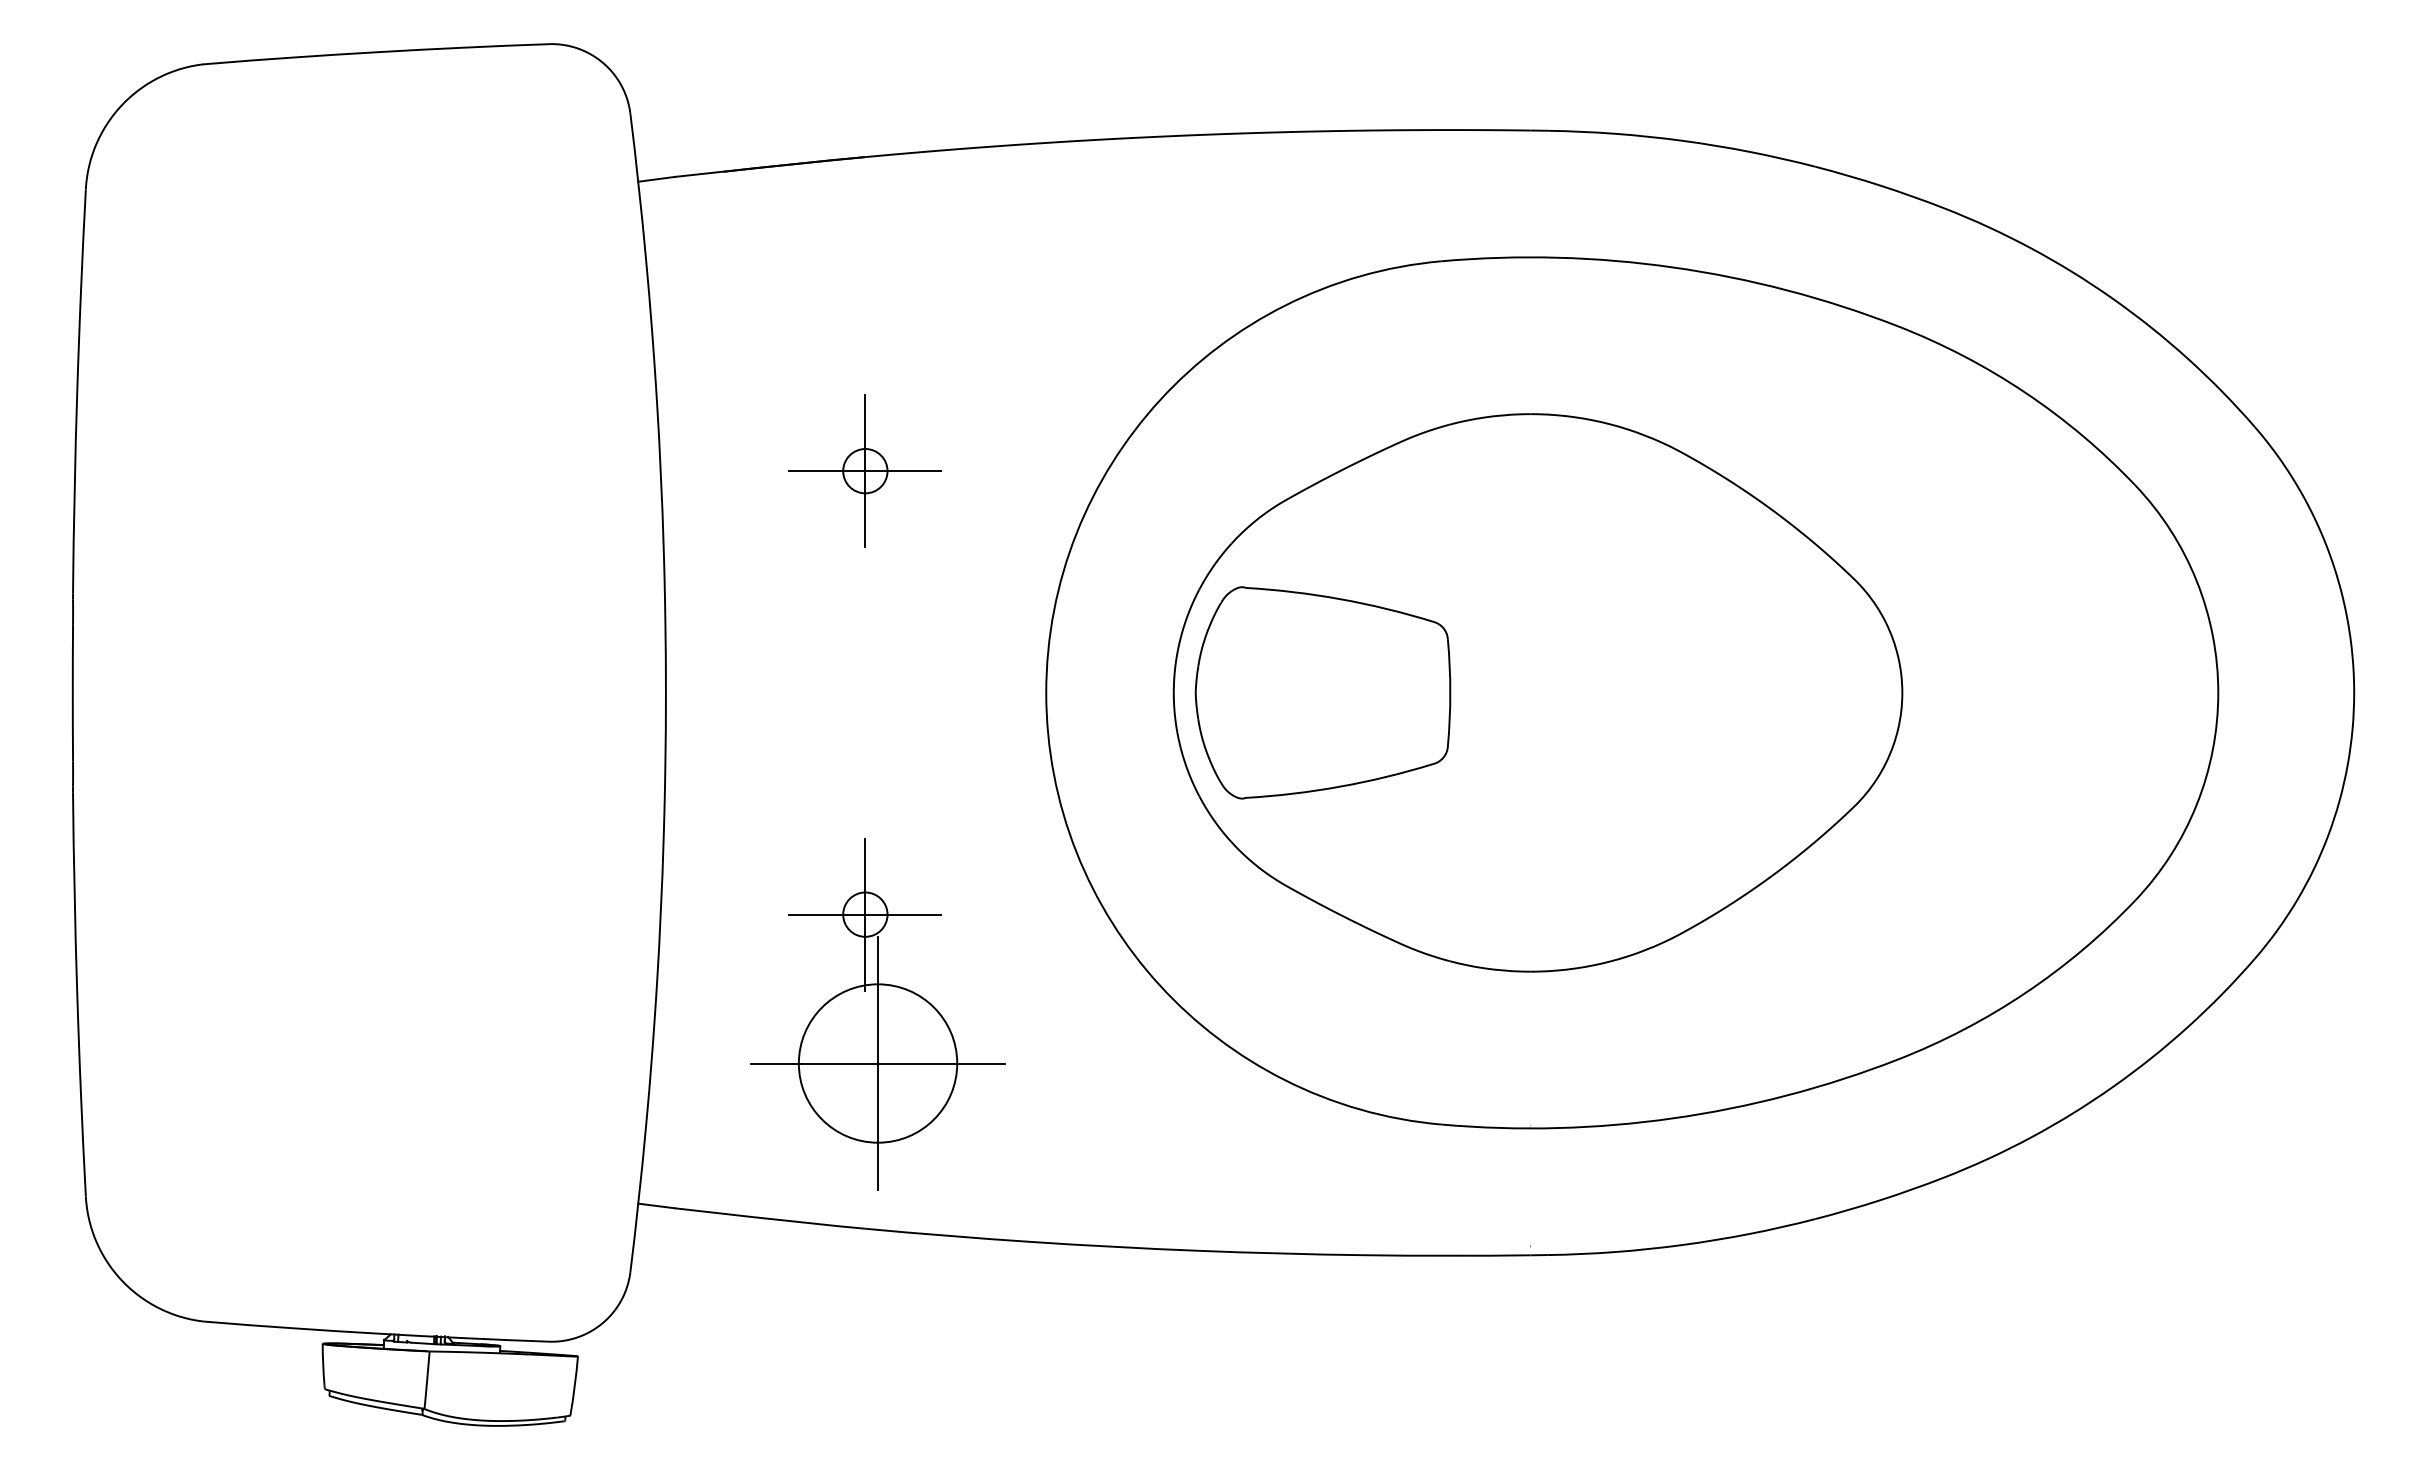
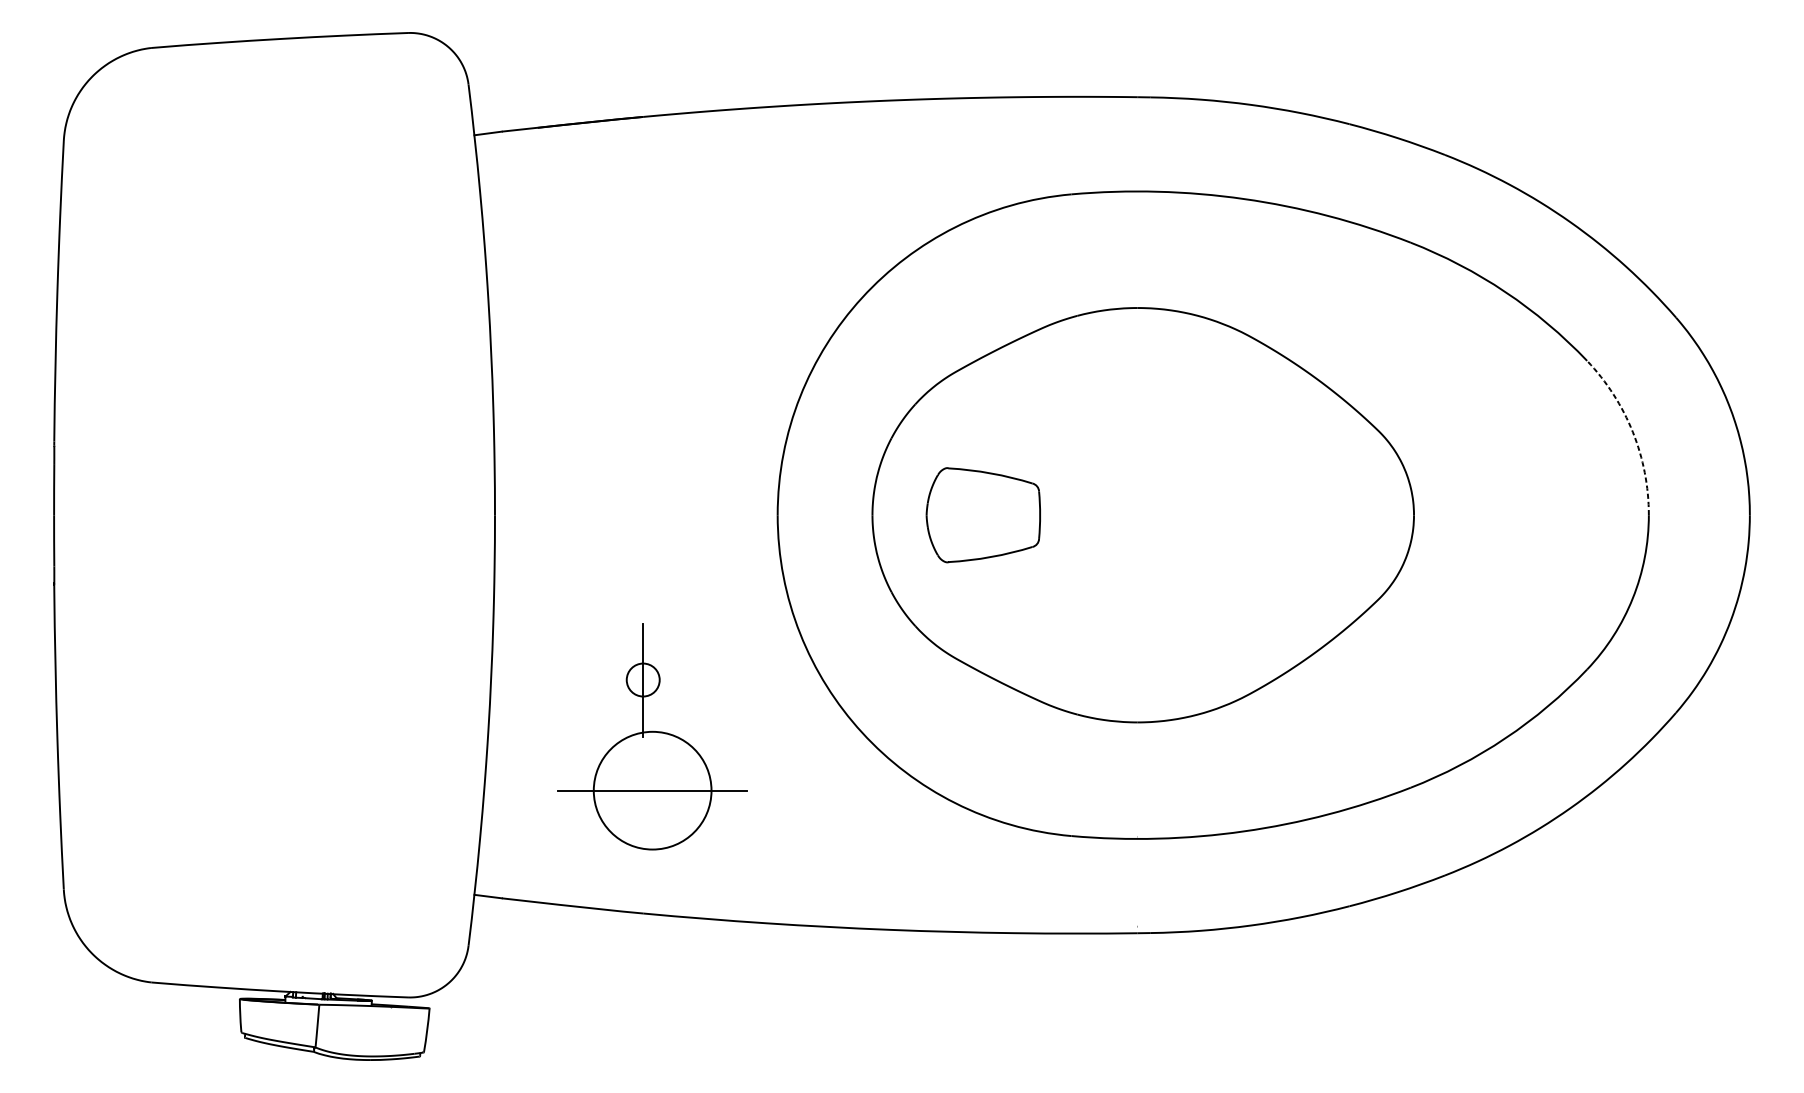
part: (864, 470) -> (642, 349), removed
arc: (2196, 581) -> (1632, 432), solid -> dashed
part: (1322, 692) -> (983, 514), size x0.6
line: (865, 914) -> (643, 679), removed
line: (878, 1063) -> (652, 790), removed

